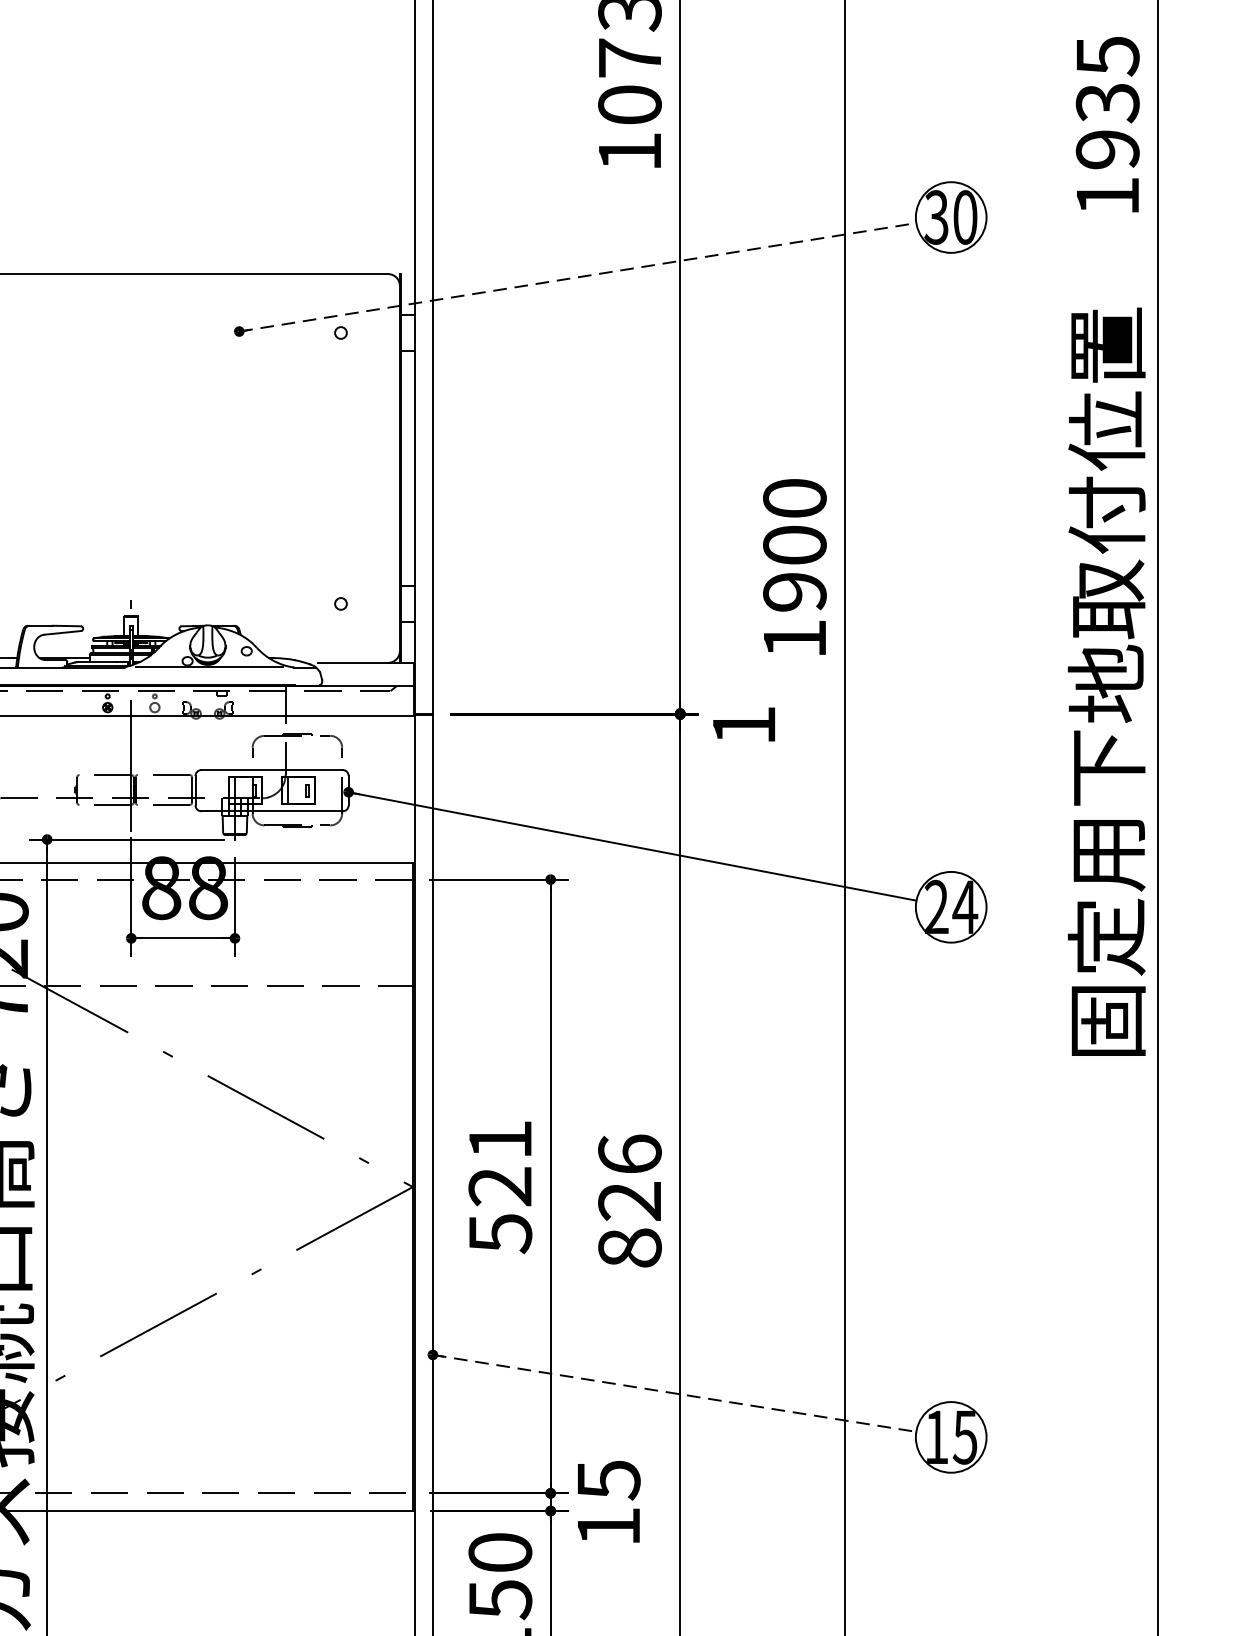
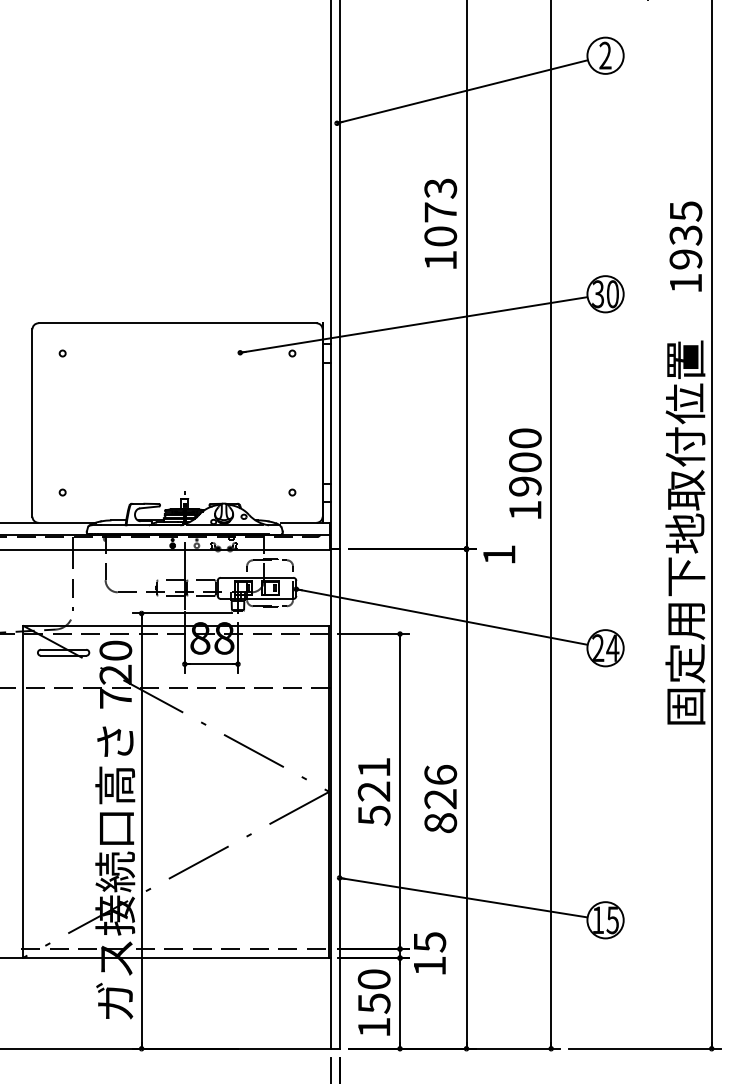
line: (576, 276) -> (413, 324), dashed -> solid
line: (674, 1392) -> (463, 897), dashed -> solid

